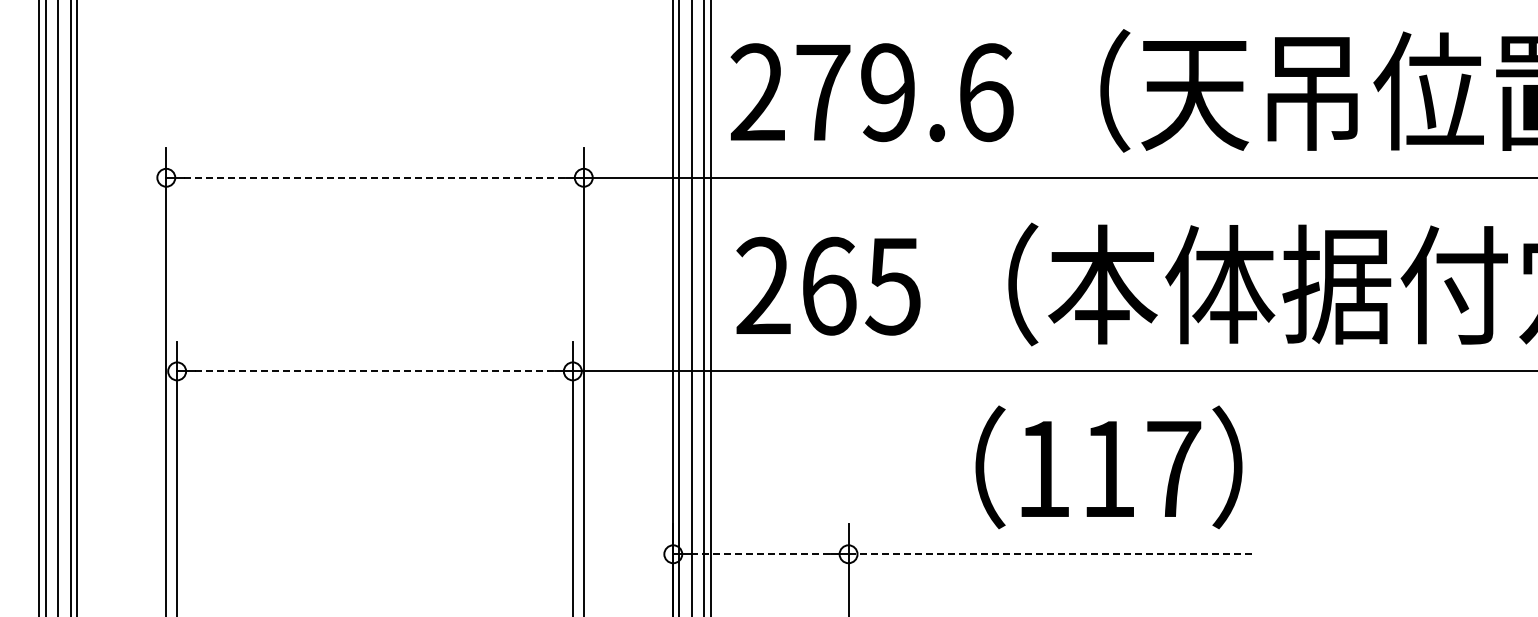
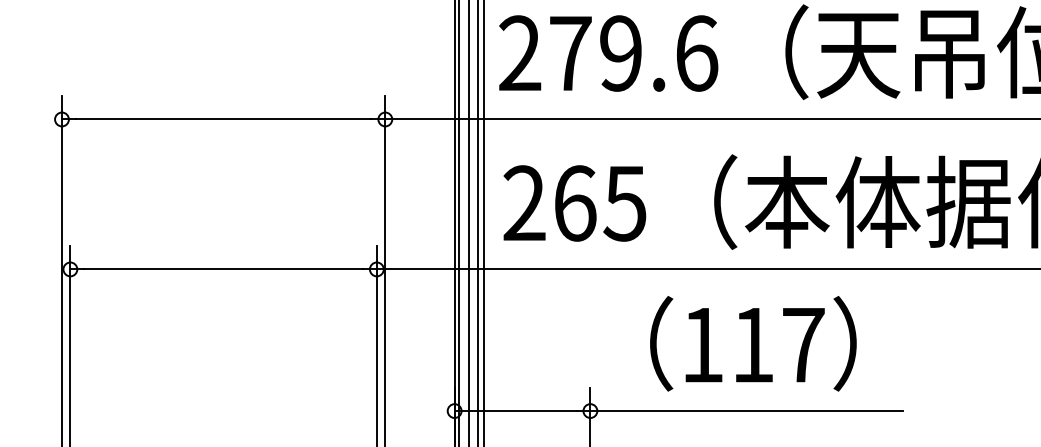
line: (375, 177) -> (224, 119), dashed -> solid
line: (375, 371) -> (224, 269), dashed -> solid
text: (1108, 467) -> (752, 343), moved
line: (760, 554) -> (522, 411), dashed -> solid
line: (1050, 554) -> (746, 411), dashed -> solid

